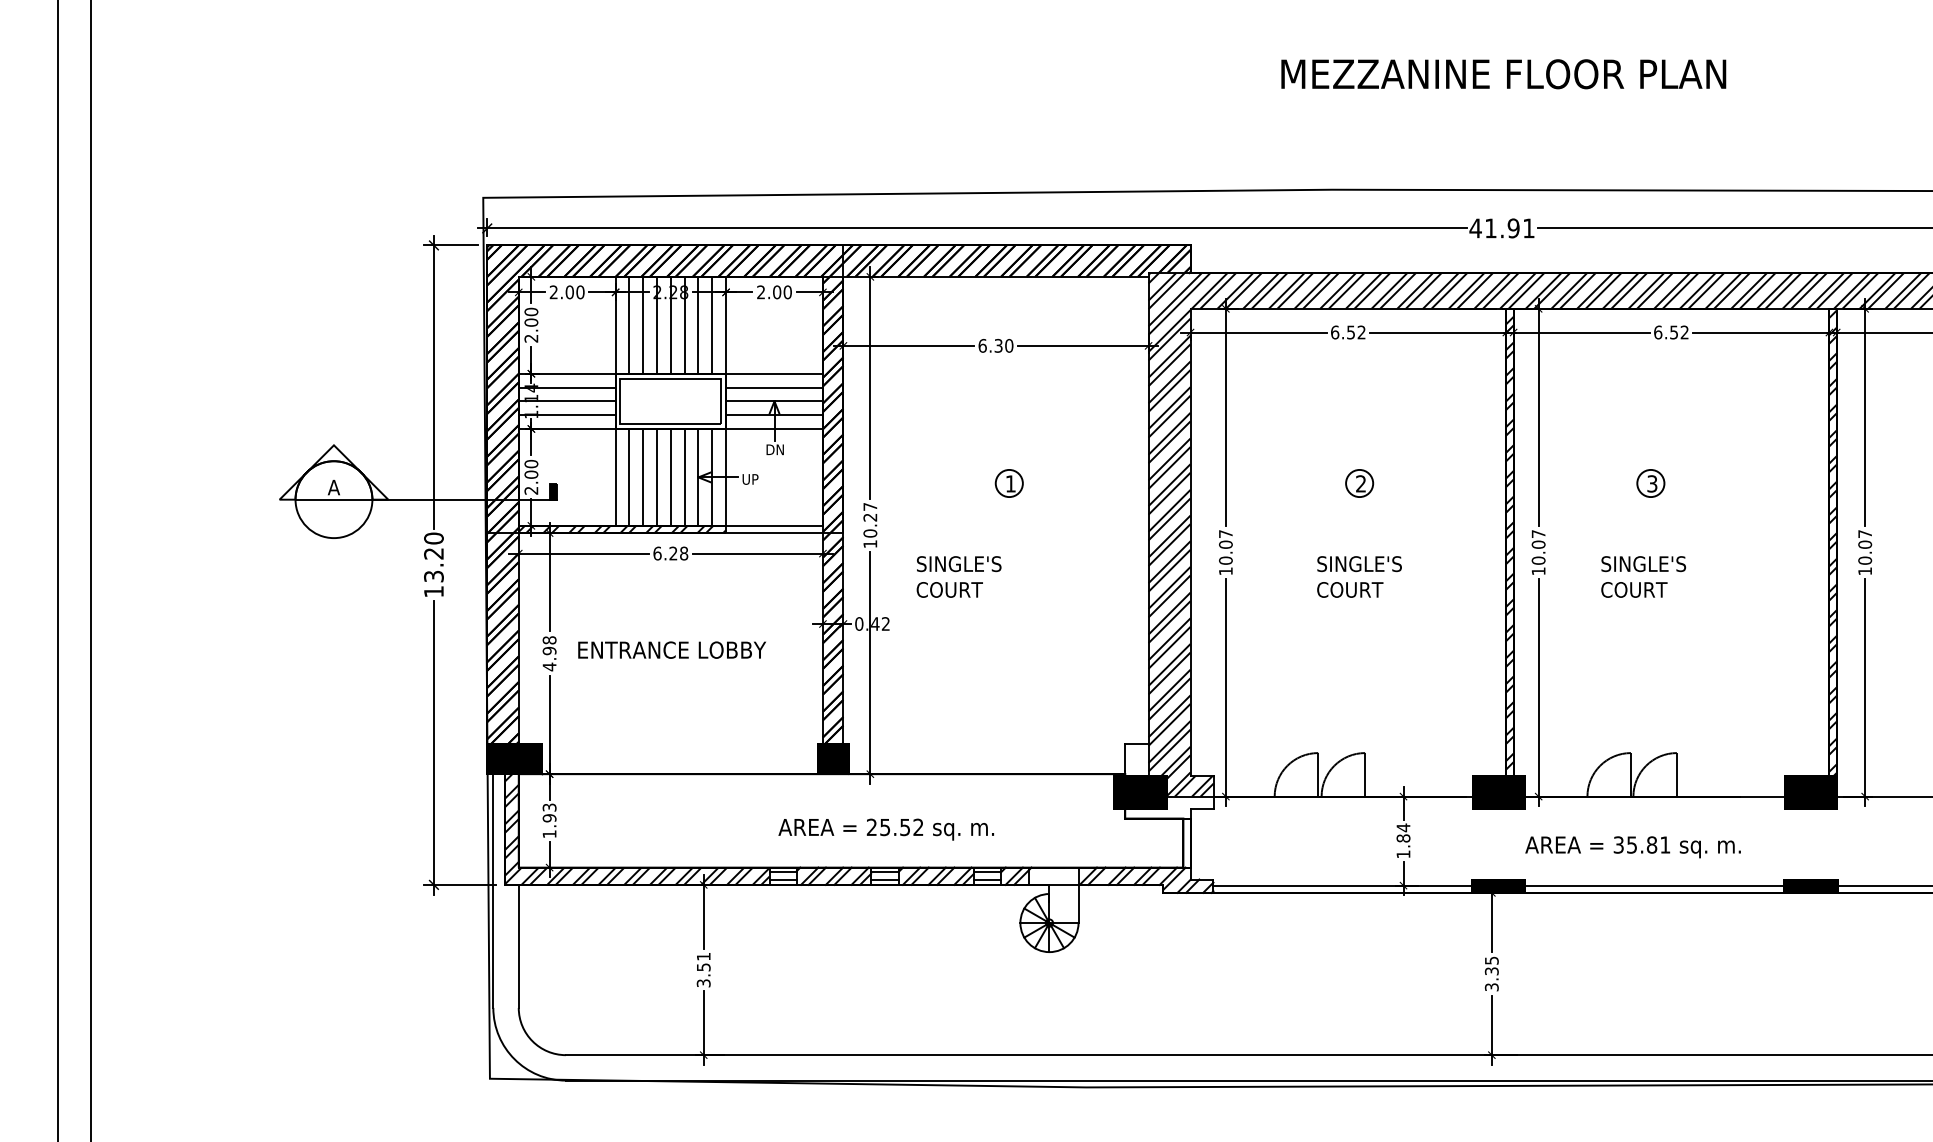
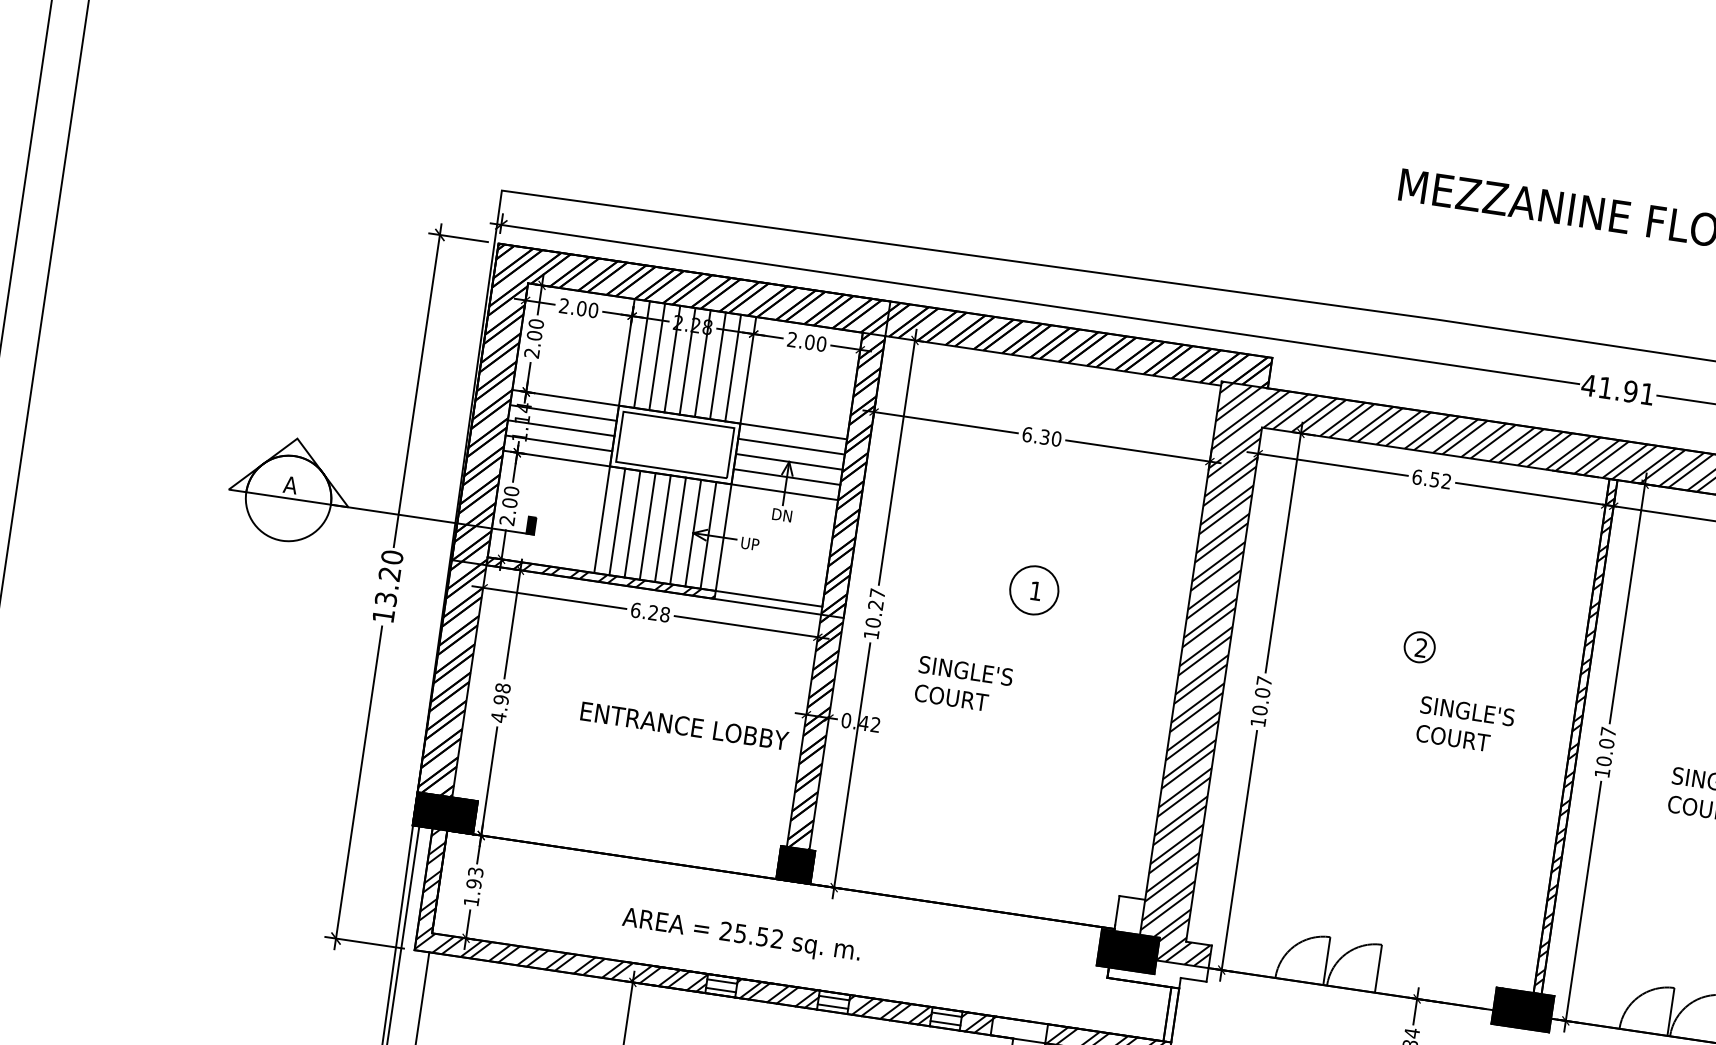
circle: (1008, 483) -> (1033, 590), size x1.6
text: (1359, 576) -> (1465, 724), moved
text: (671, 649) -> (684, 725), moved
text: (885, 829) -> (740, 936), moved

